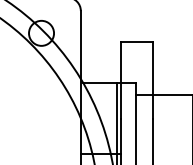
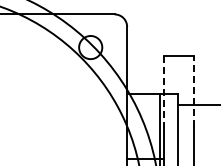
line: (121, 80) -> (164, 91), solid -> dashed
line: (153, 80) -> (194, 91), solid -> dashed

